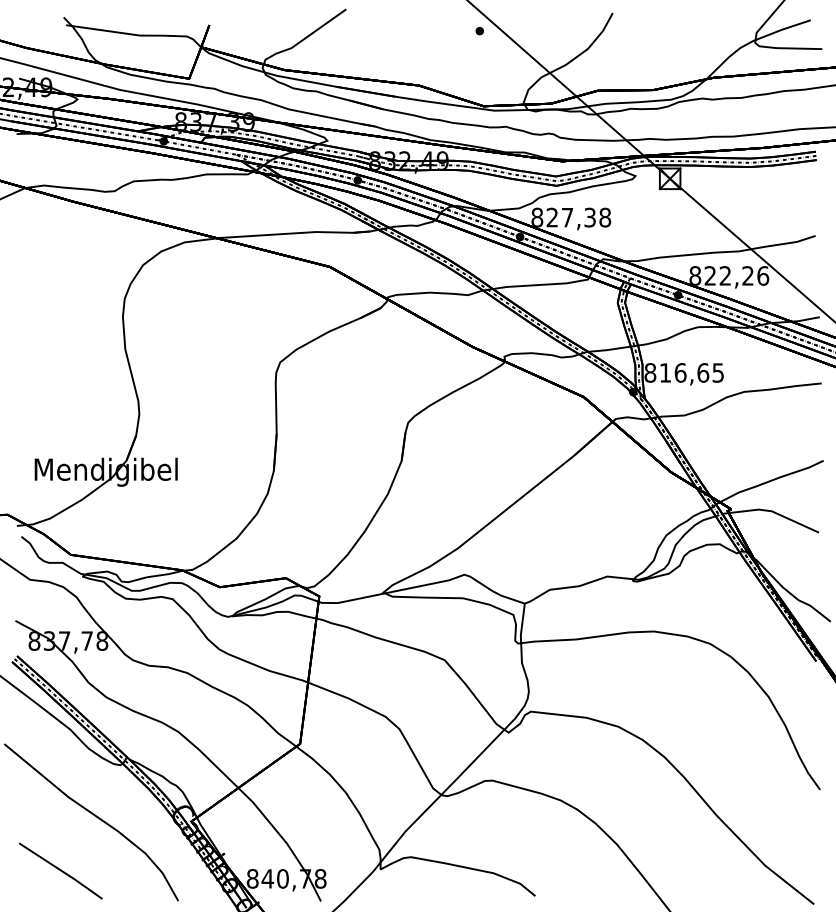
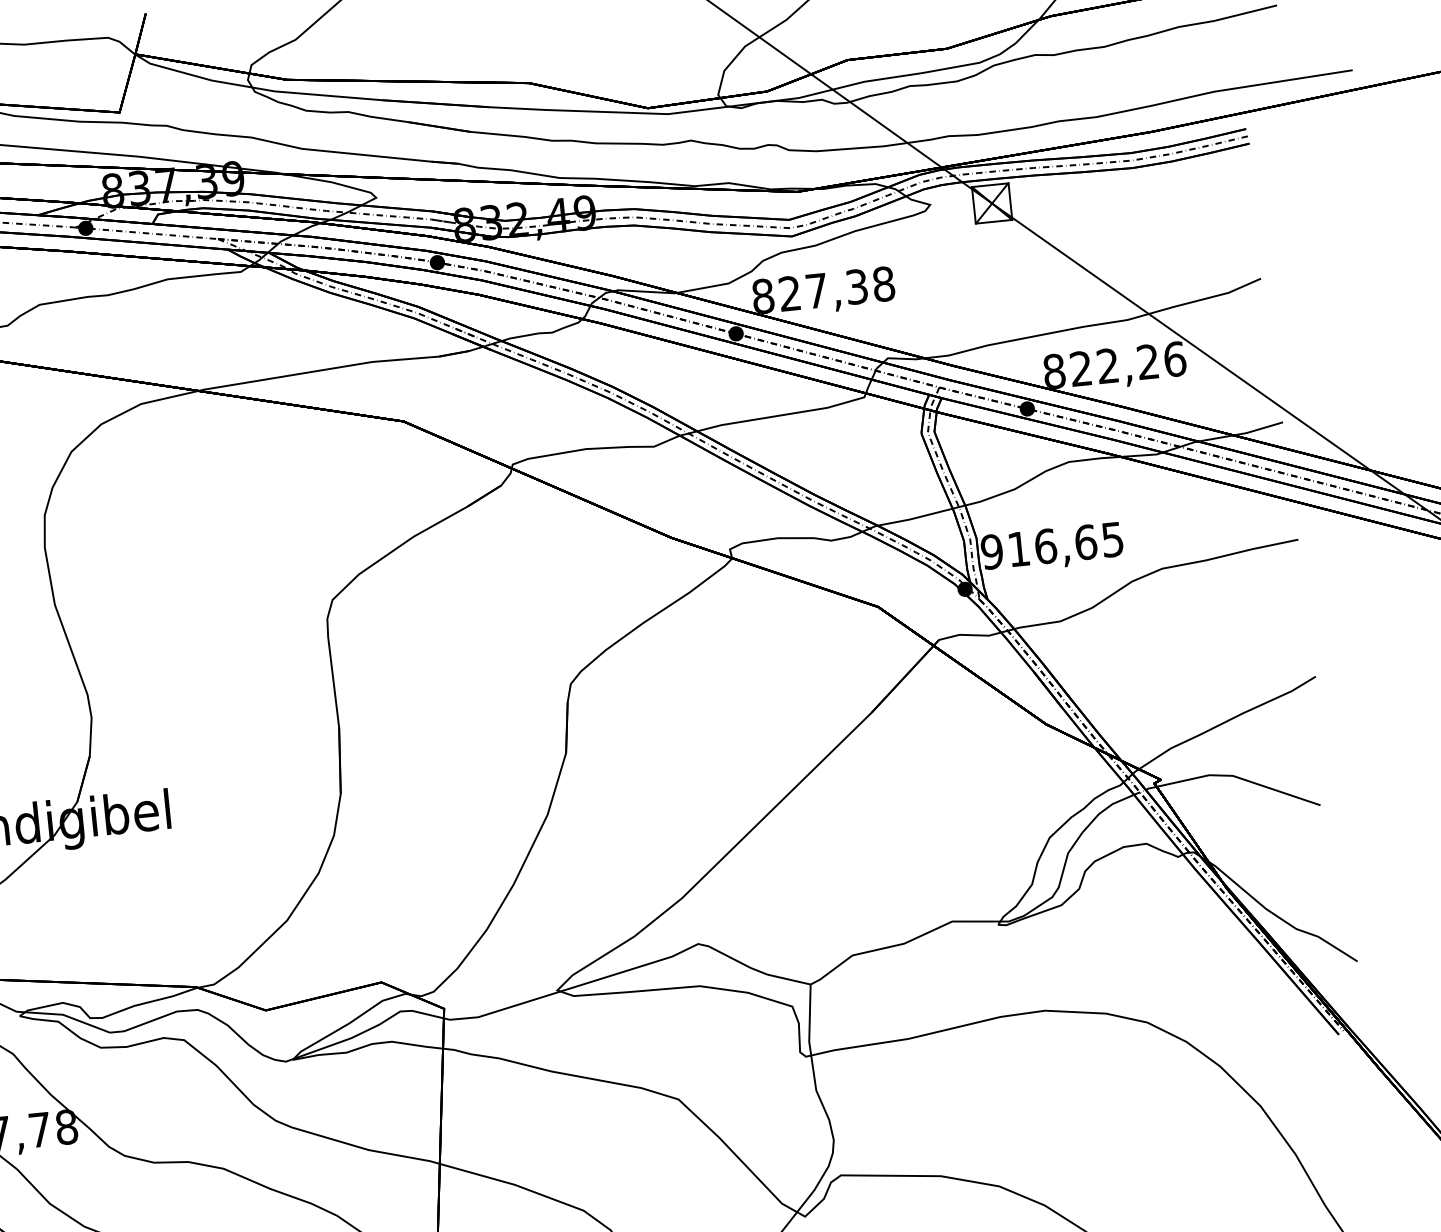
text: (650, 372) -> (992, 551), 816,65 -> 916,65

